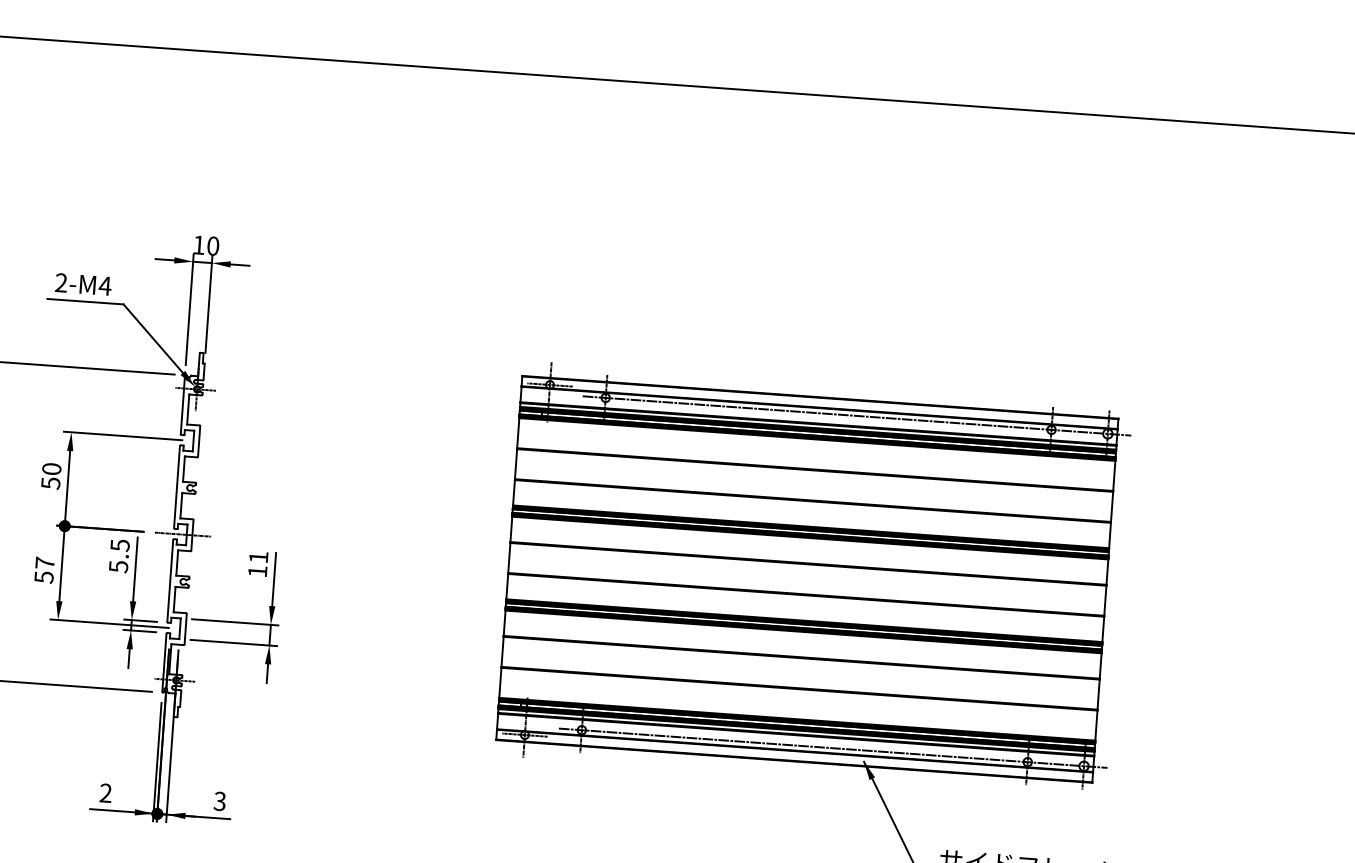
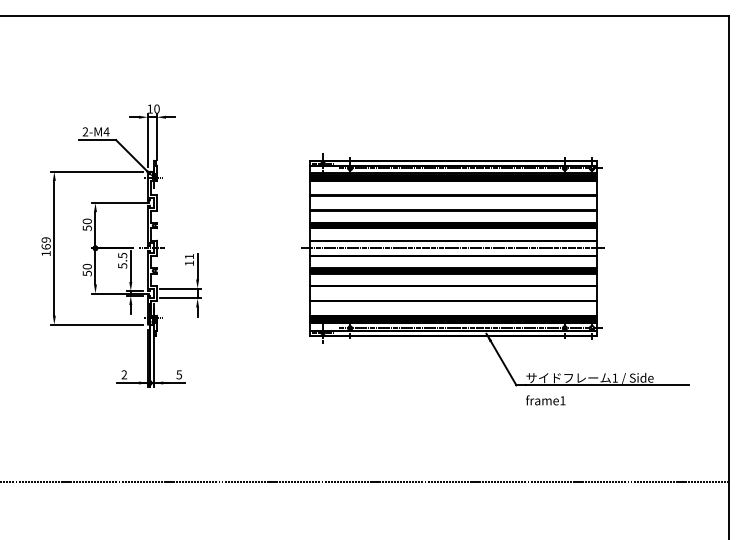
text: (43, 562) -> (86, 266), 57 -> 50
line: (806, 579) -> (452, 248), added
text: (218, 800) -> (178, 374), 3 -> 5

